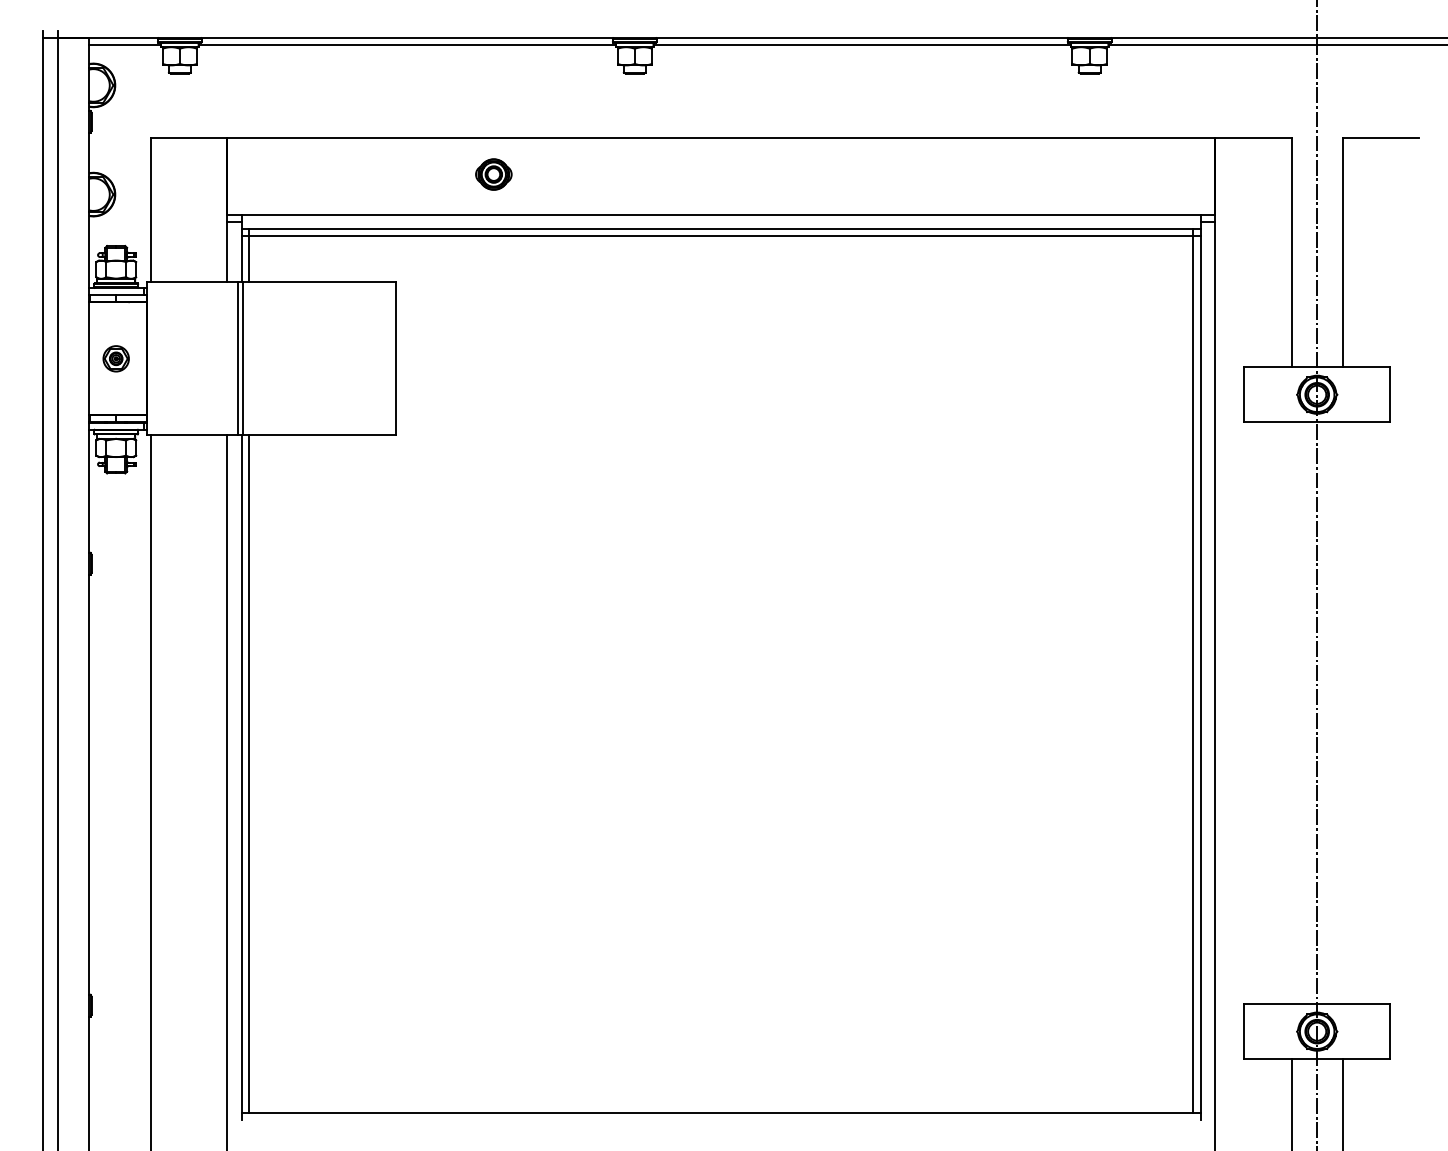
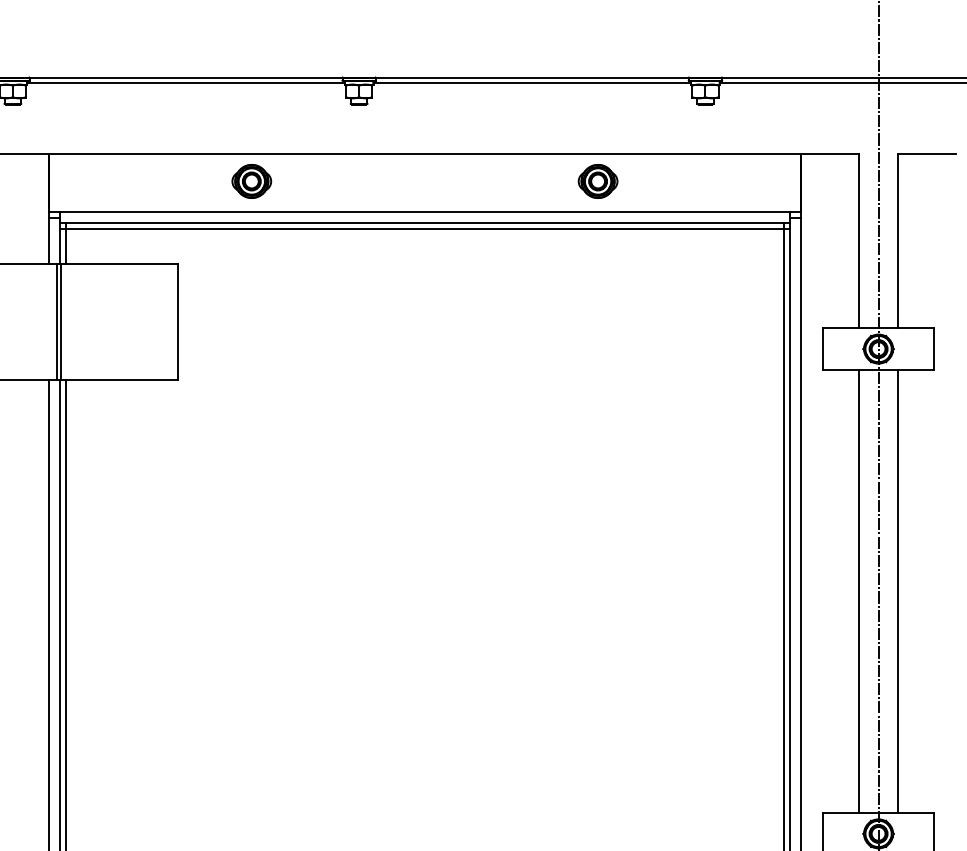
part: (493, 174) -> (251, 181), size x1.43
part: (948, 174) -> (597, 181), added
line: (1291, 713) -> (859, 591), added
line: (1342, 713) -> (897, 591), added

